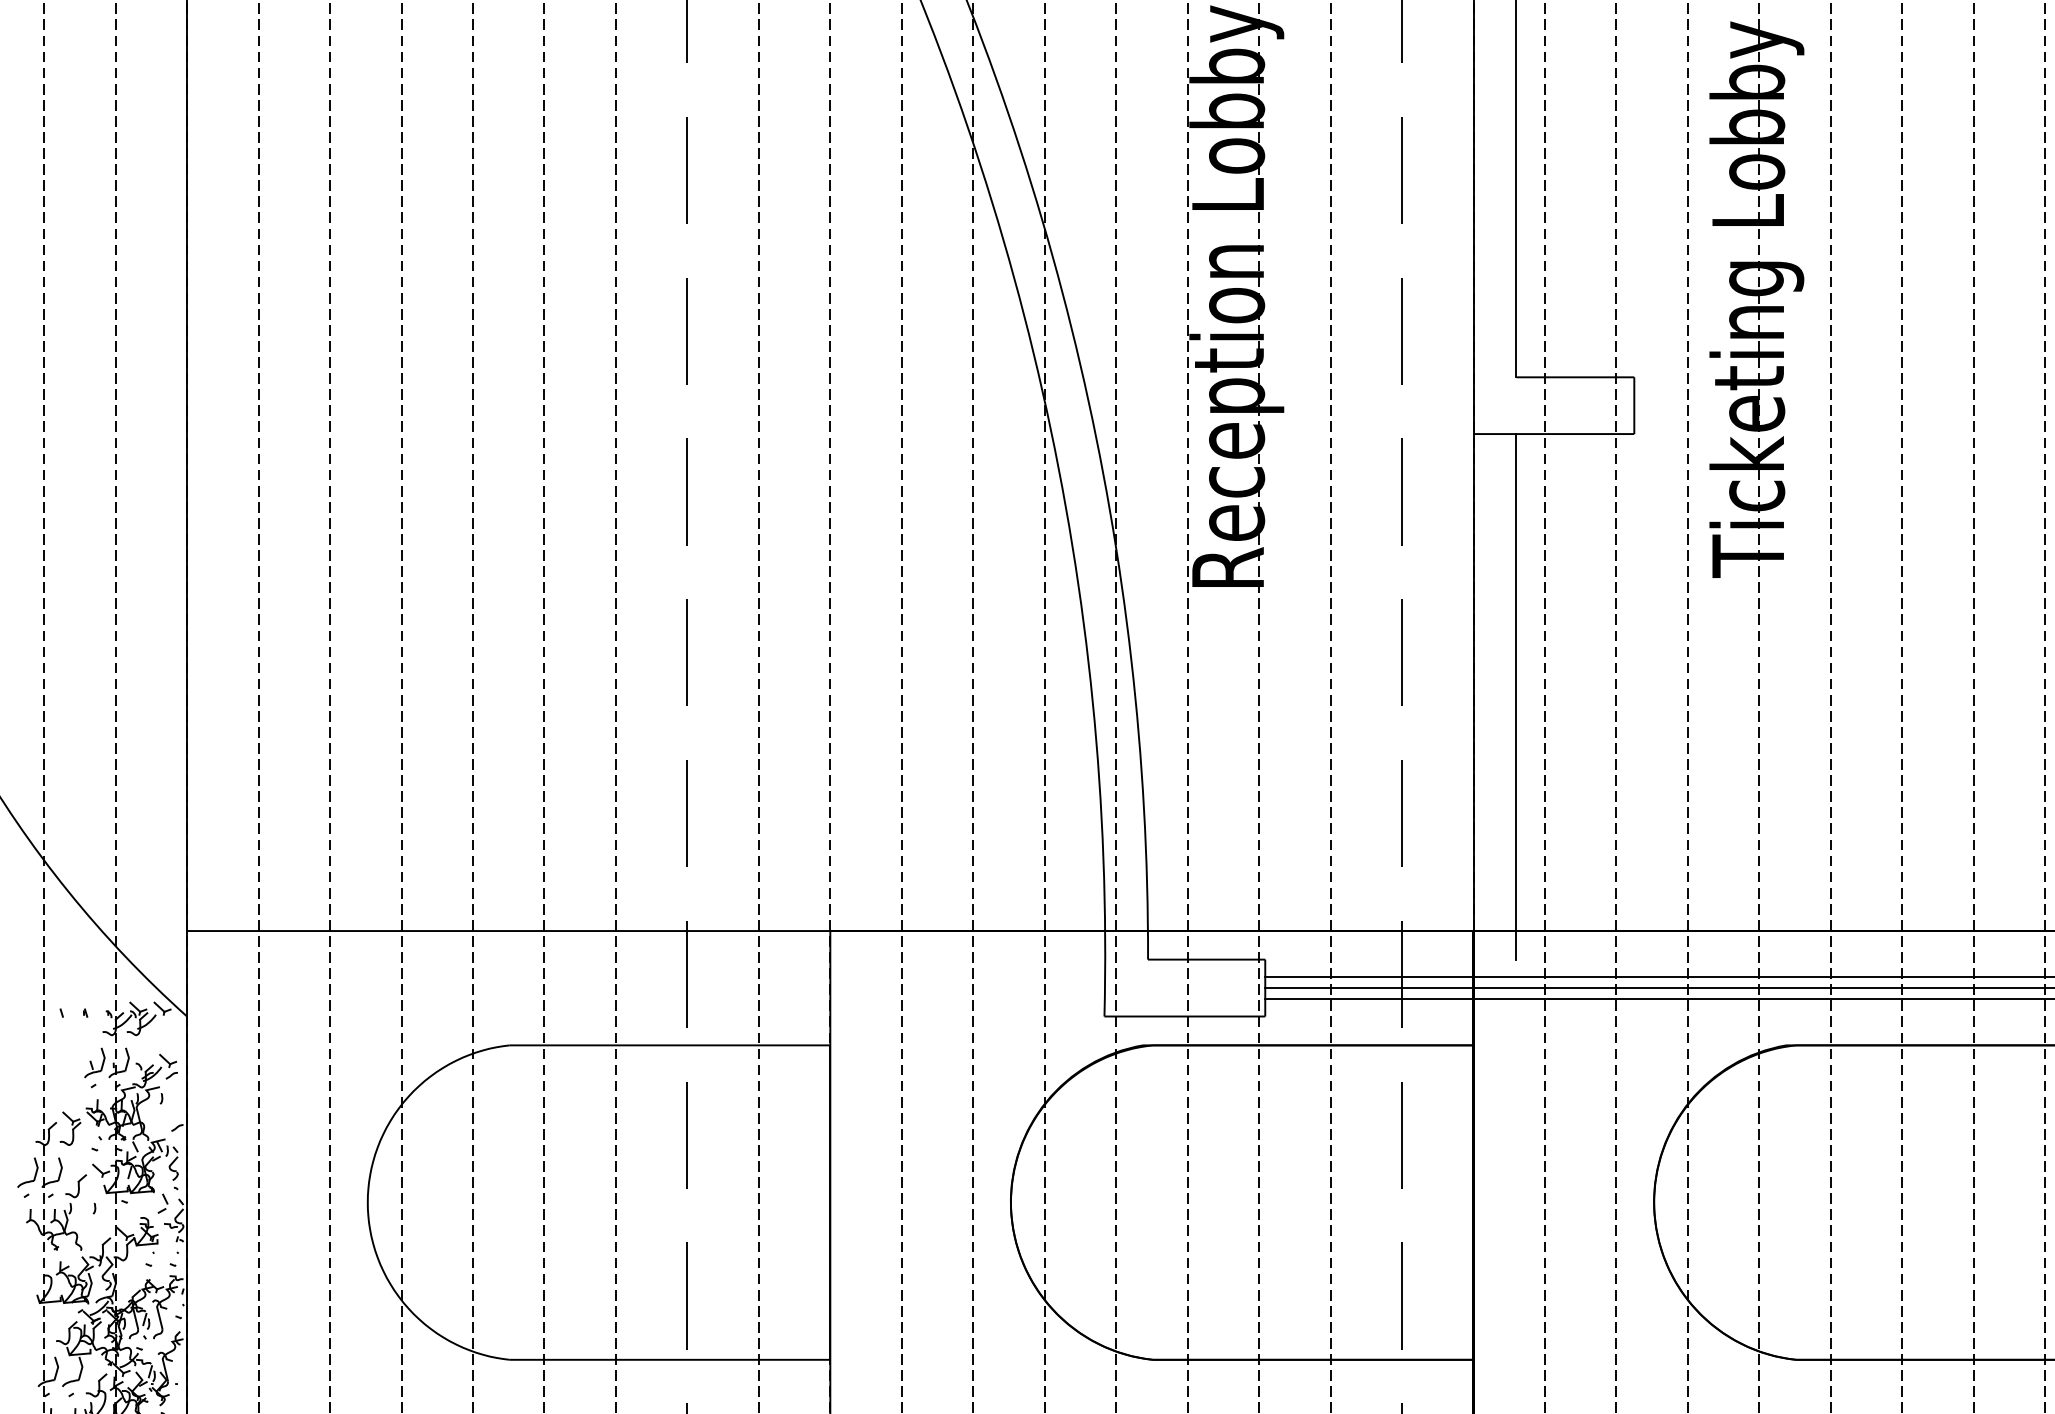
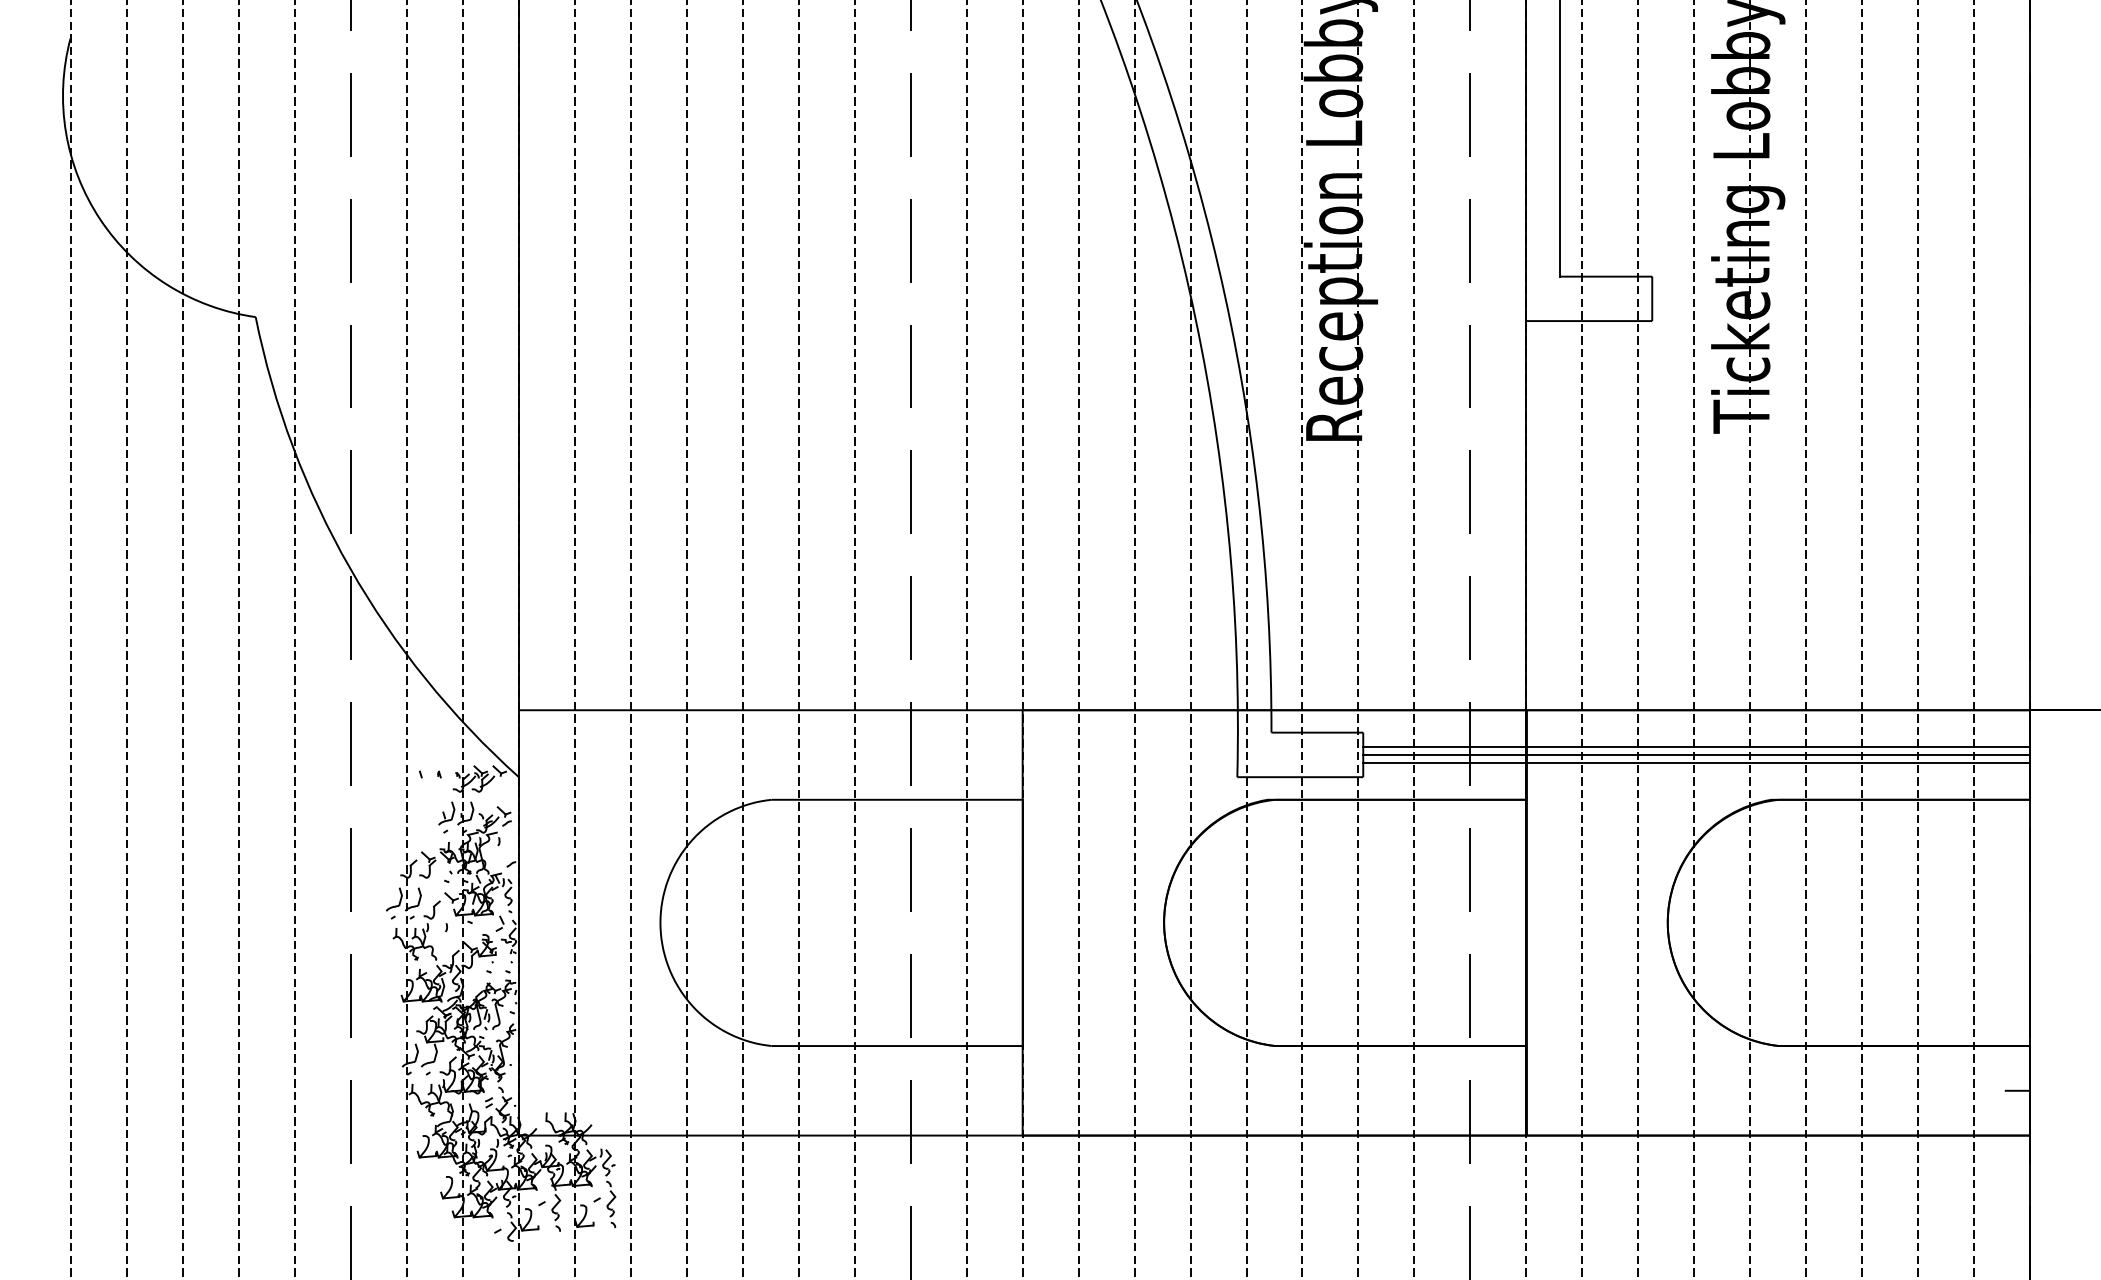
line: (1515, 696) -> (1559, 526), removed

